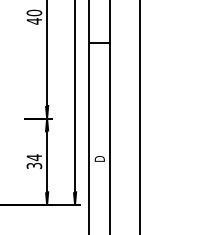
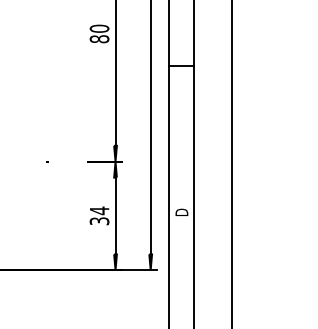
text: (34, 21) -> (99, 39), 40 -> 80

